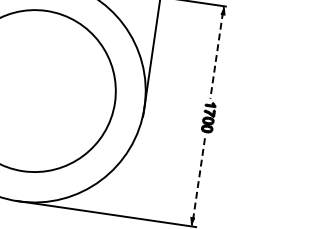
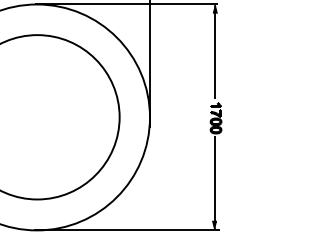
line: (216, 56) -> (214, 55), dashed -> solid
line: (199, 177) -> (215, 179), dashed -> solid

